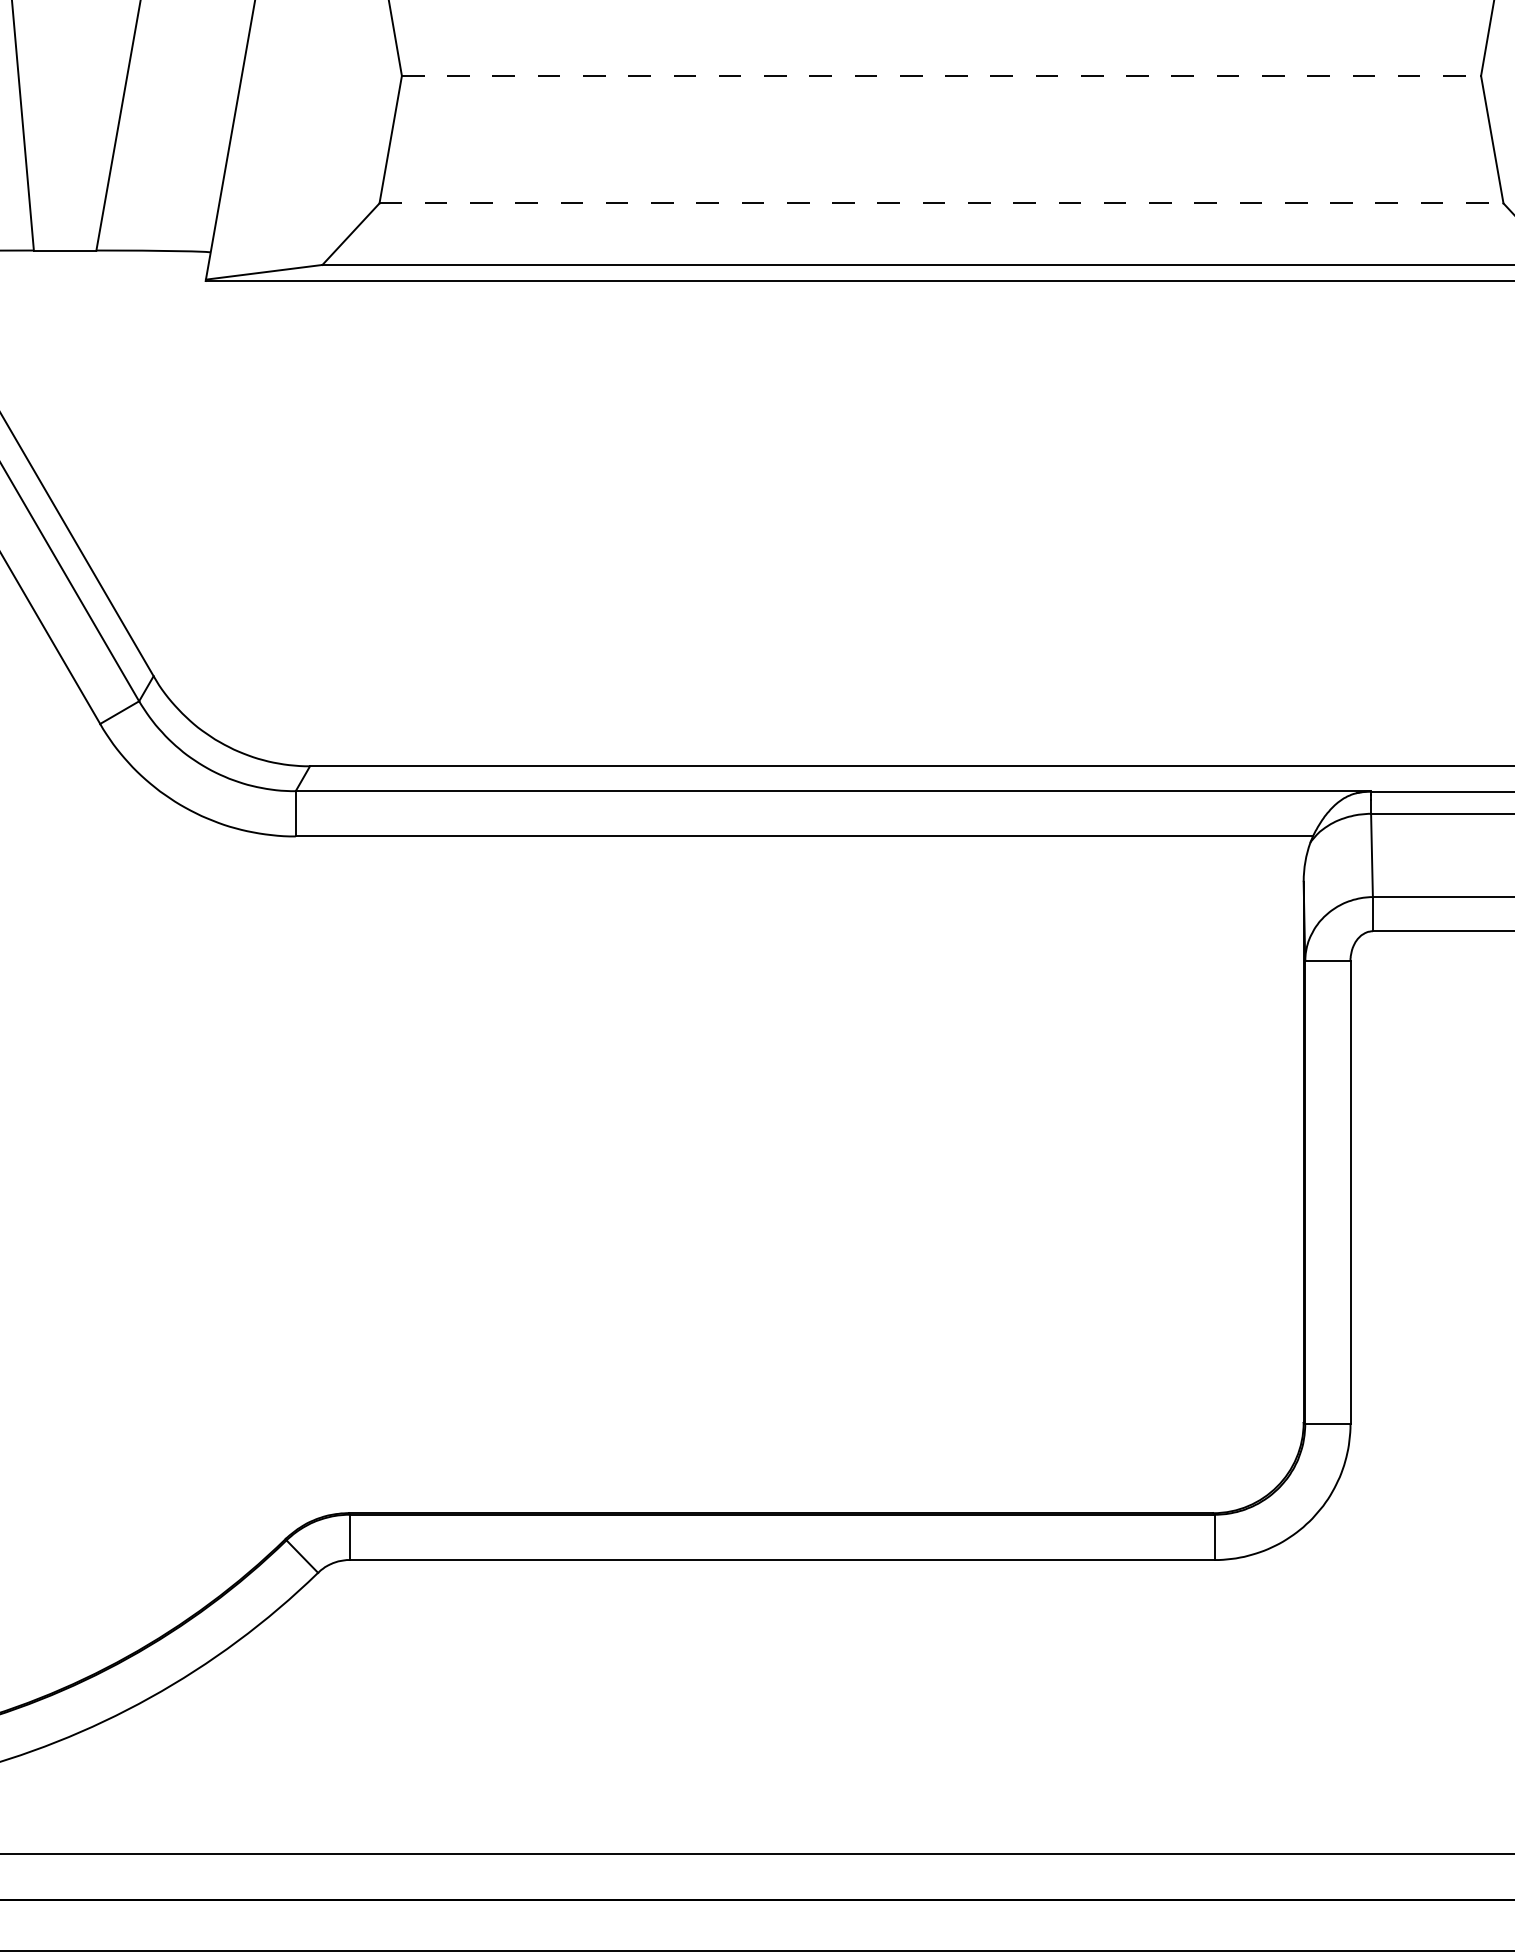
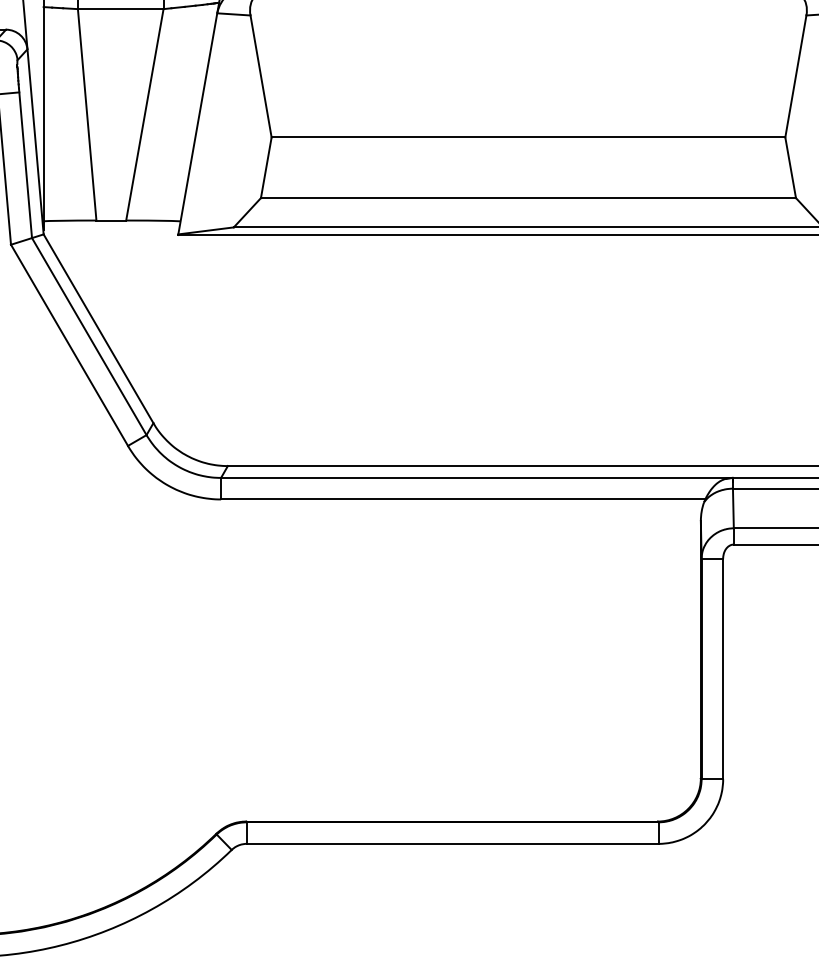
line: (941, 76) -> (528, 137), dashed -> solid
line: (941, 204) -> (528, 198), dashed -> solid

